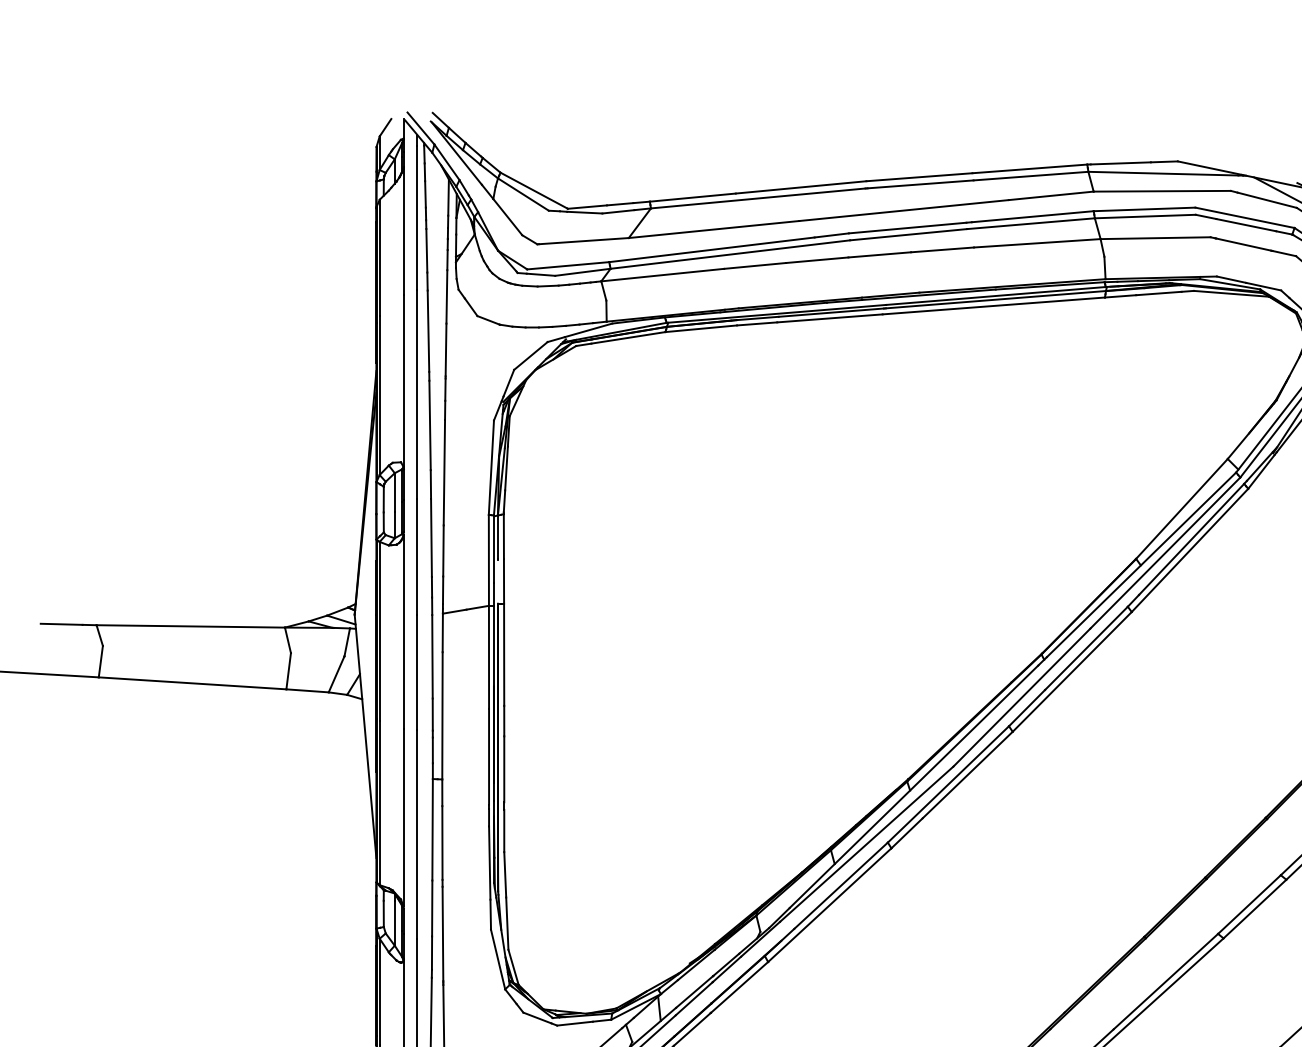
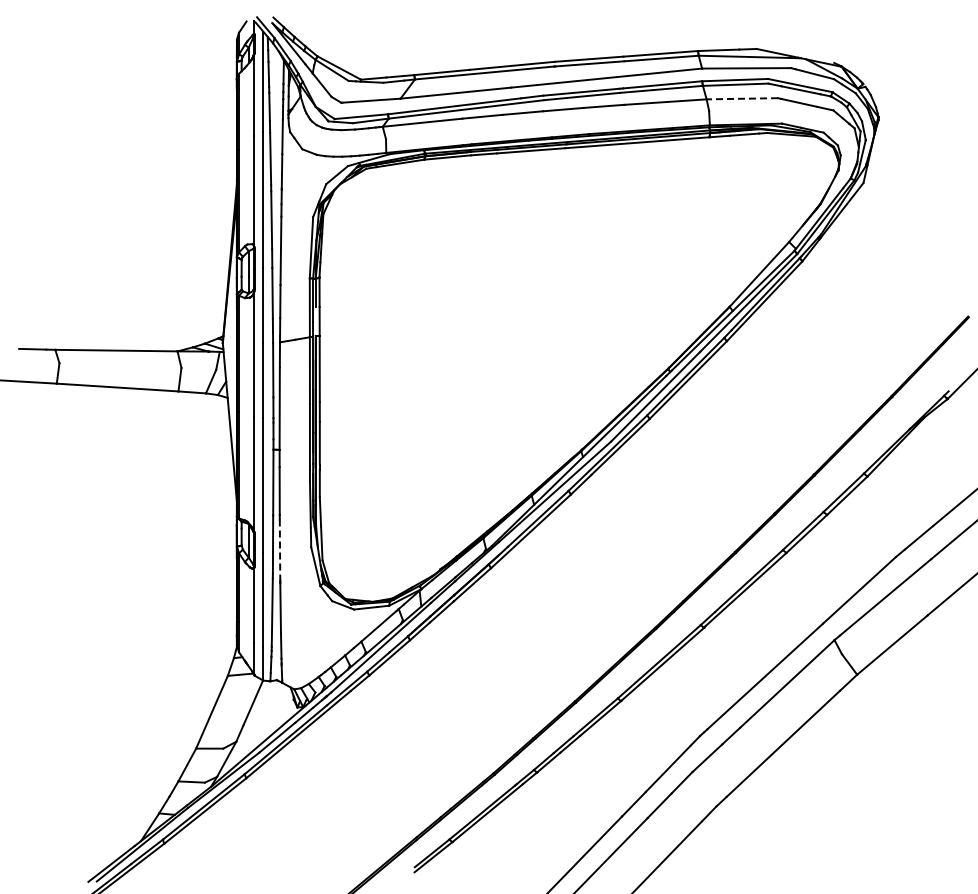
line: (1155, 237) -> (742, 98), solid -> dashed
line: (443, 934) -> (280, 550), solid -> dashed

